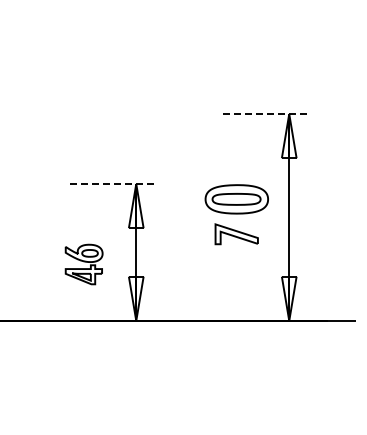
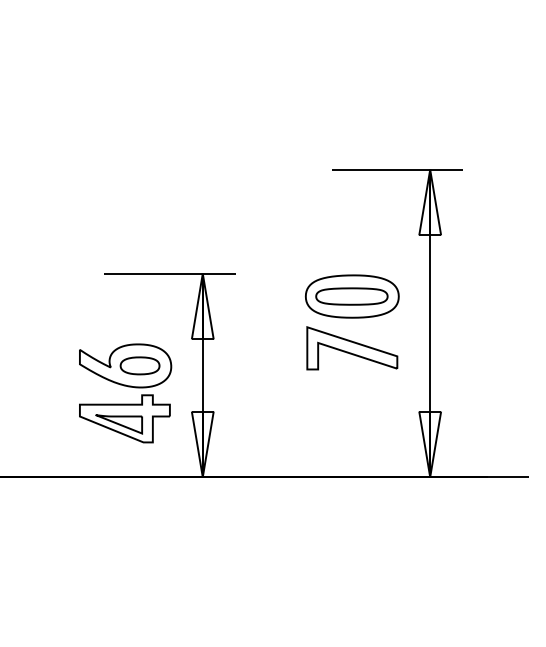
line: (267, 114) -> (397, 170), dashed -> solid
line: (114, 184) -> (170, 274), dashed -> solid
part: (236, 234) -> (351, 348), size x1.43
part: (83, 264) -> (124, 393), size x1.67

